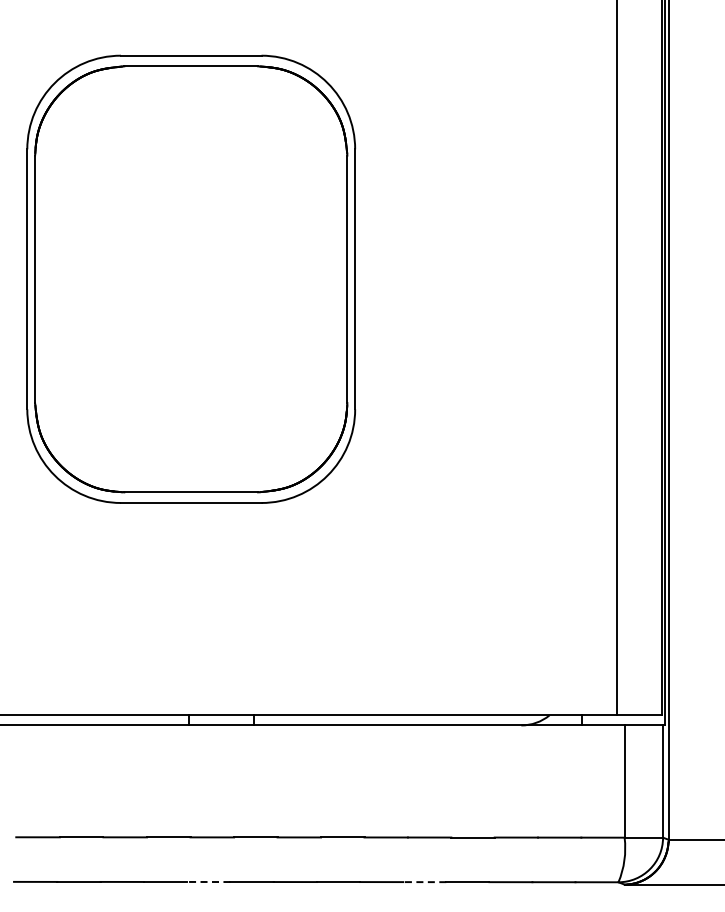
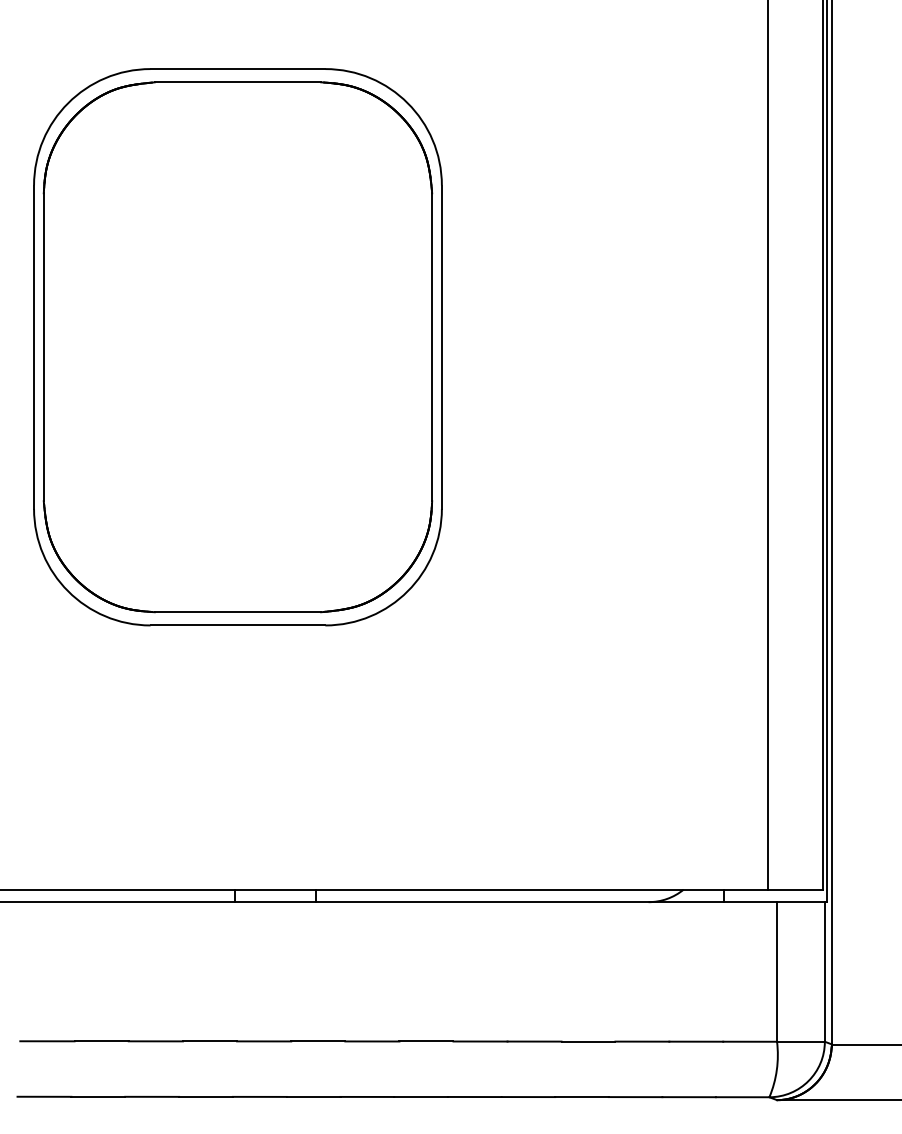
line: (208, 881) -> (259, 1096), dashed -> solid
line: (424, 882) -> (528, 1097), dashed -> solid

